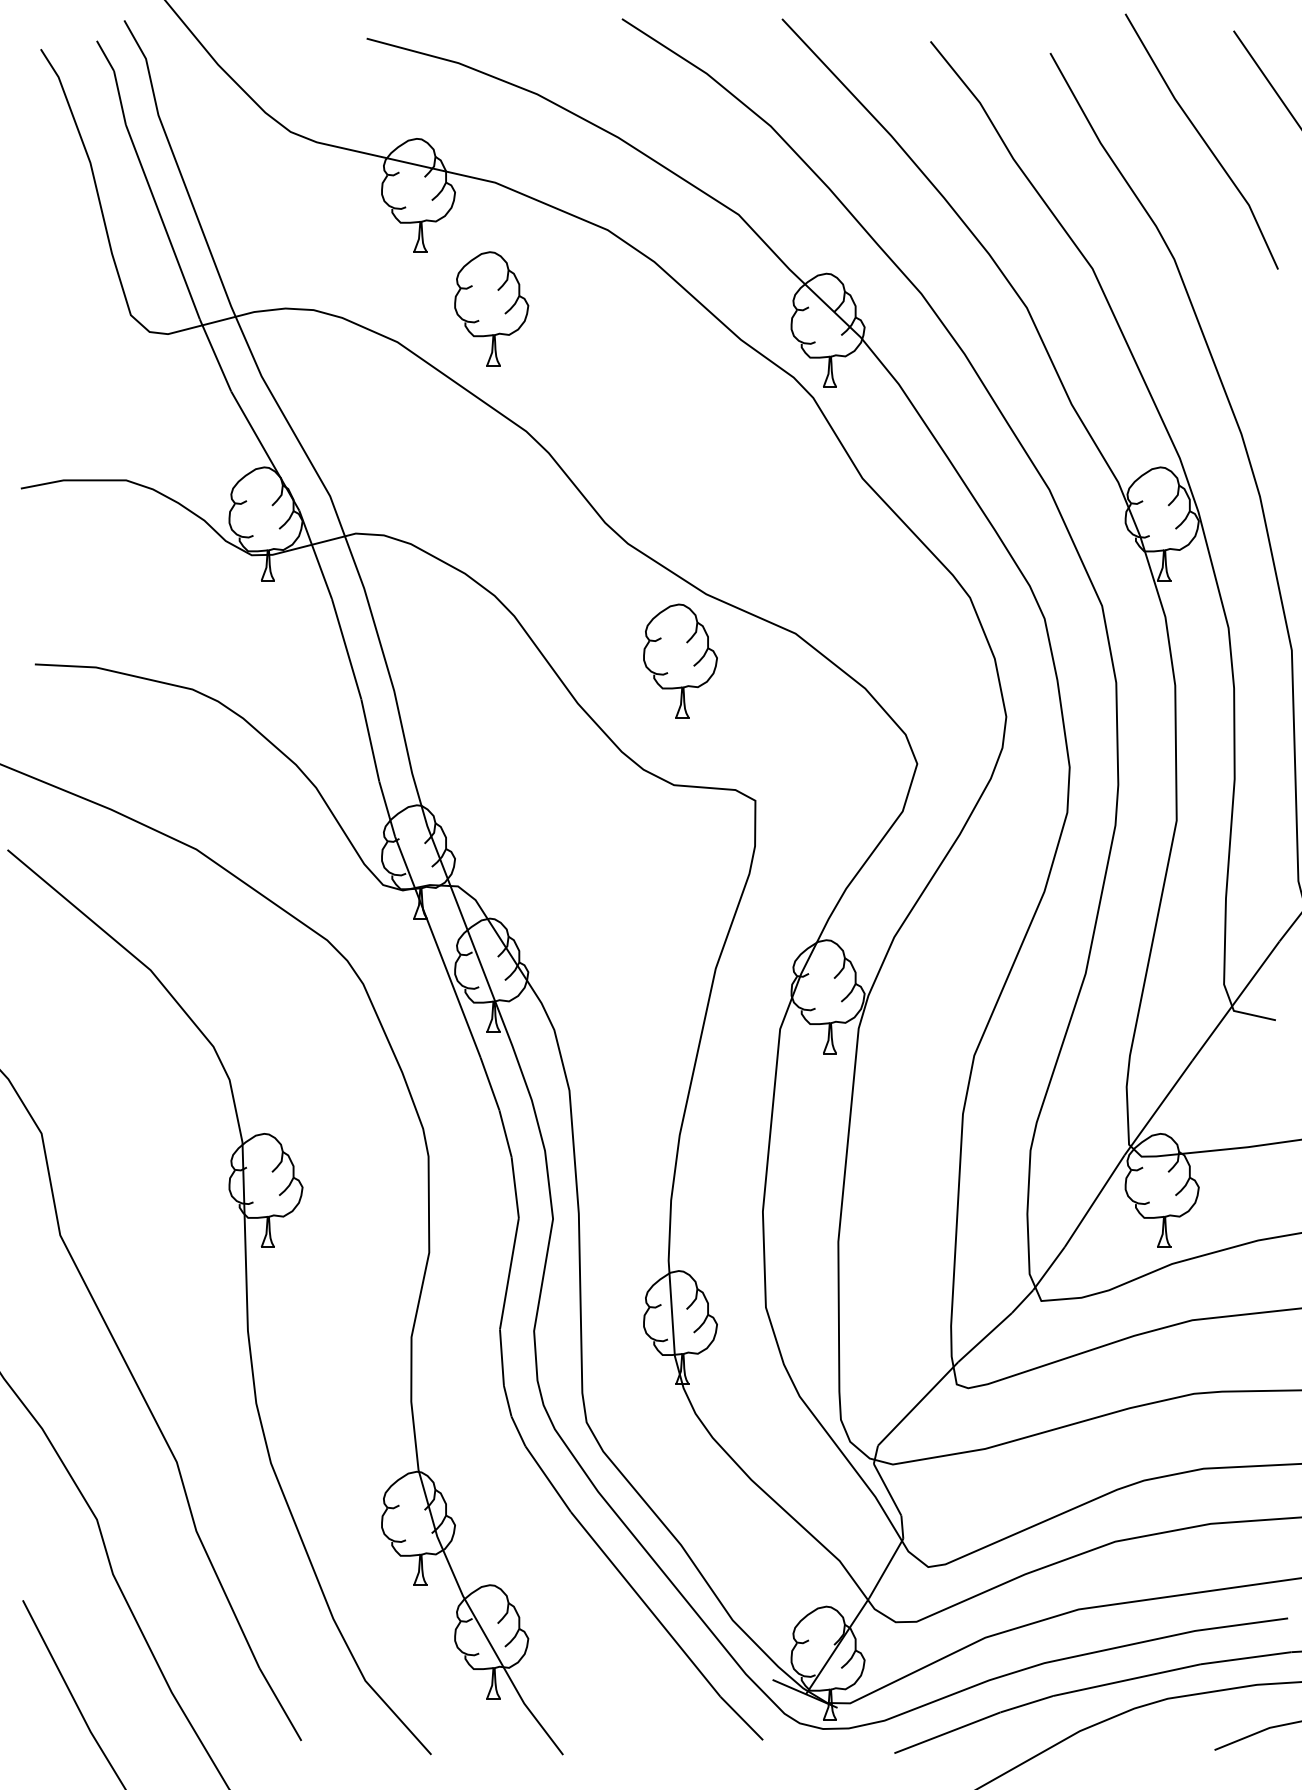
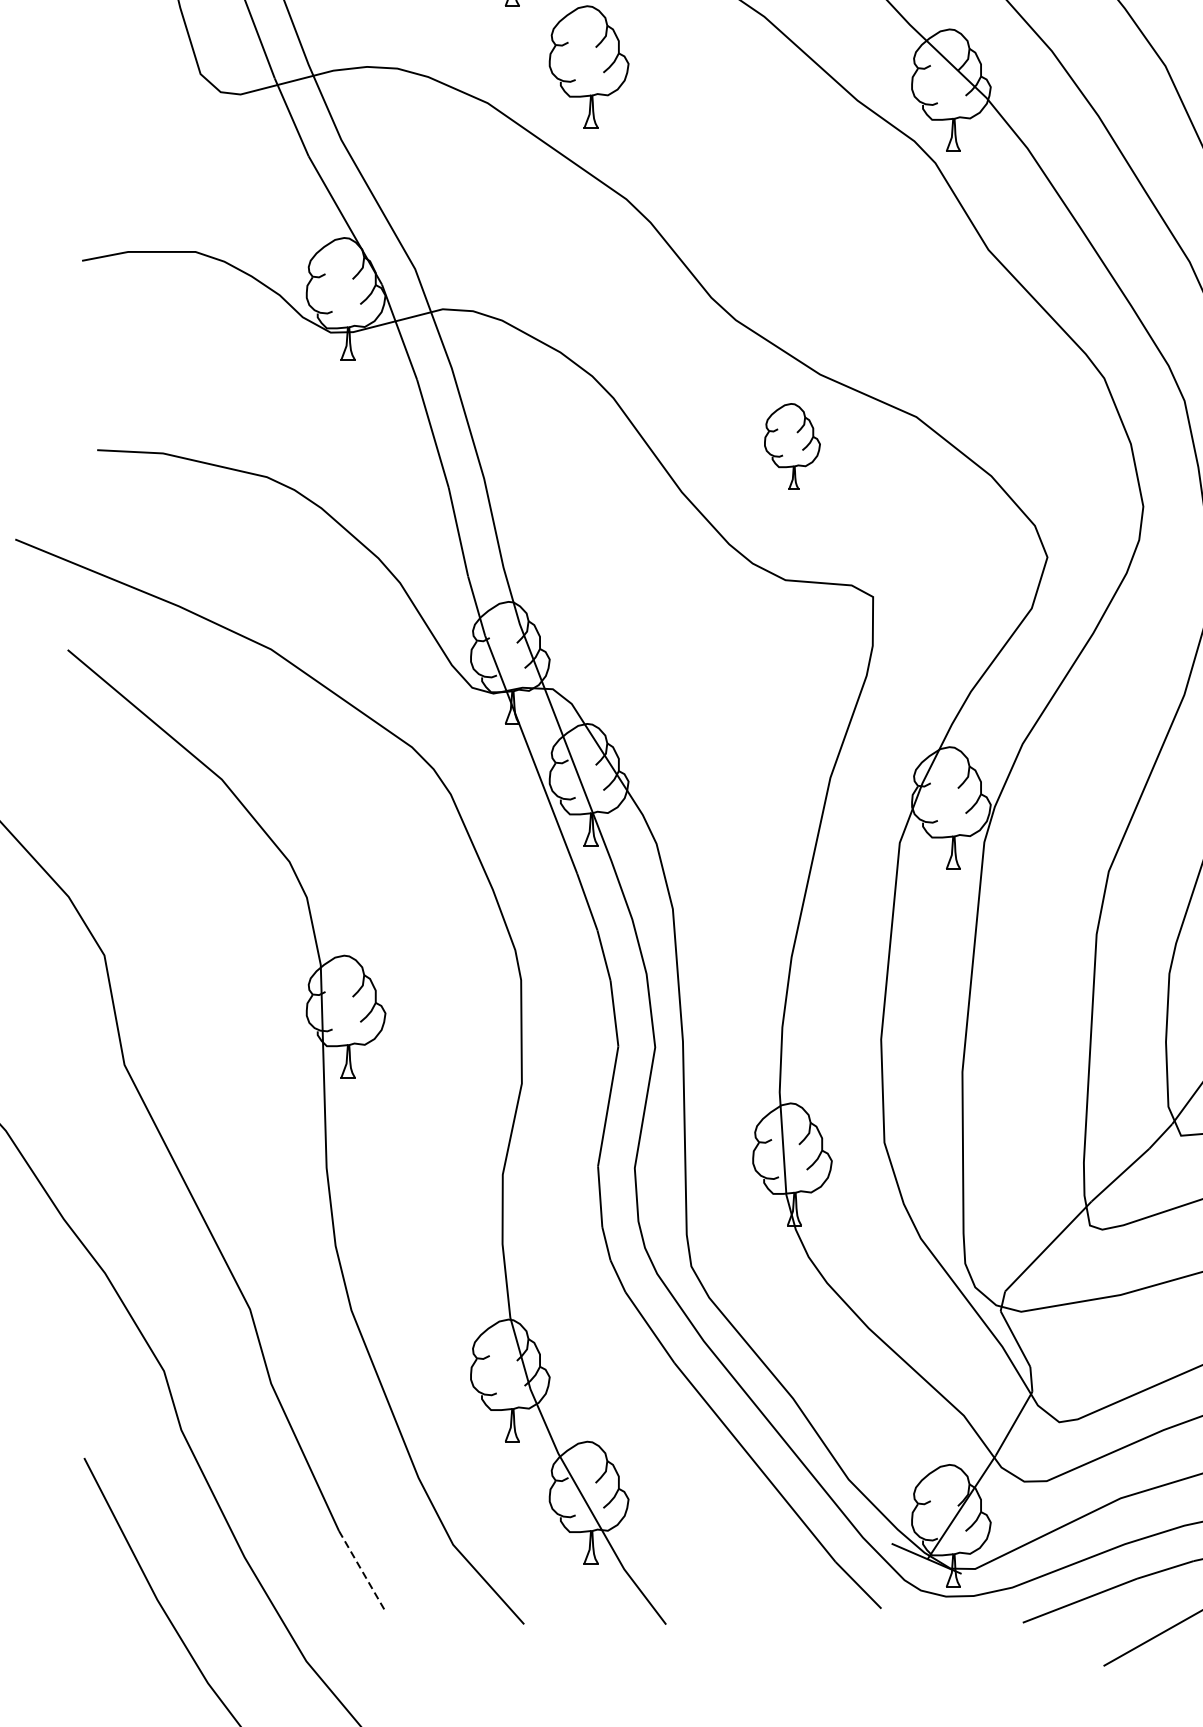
part: (680, 660) -> (792, 445), size x0.7
line: (280, 1704) -> (361, 1570), solid -> dashed

